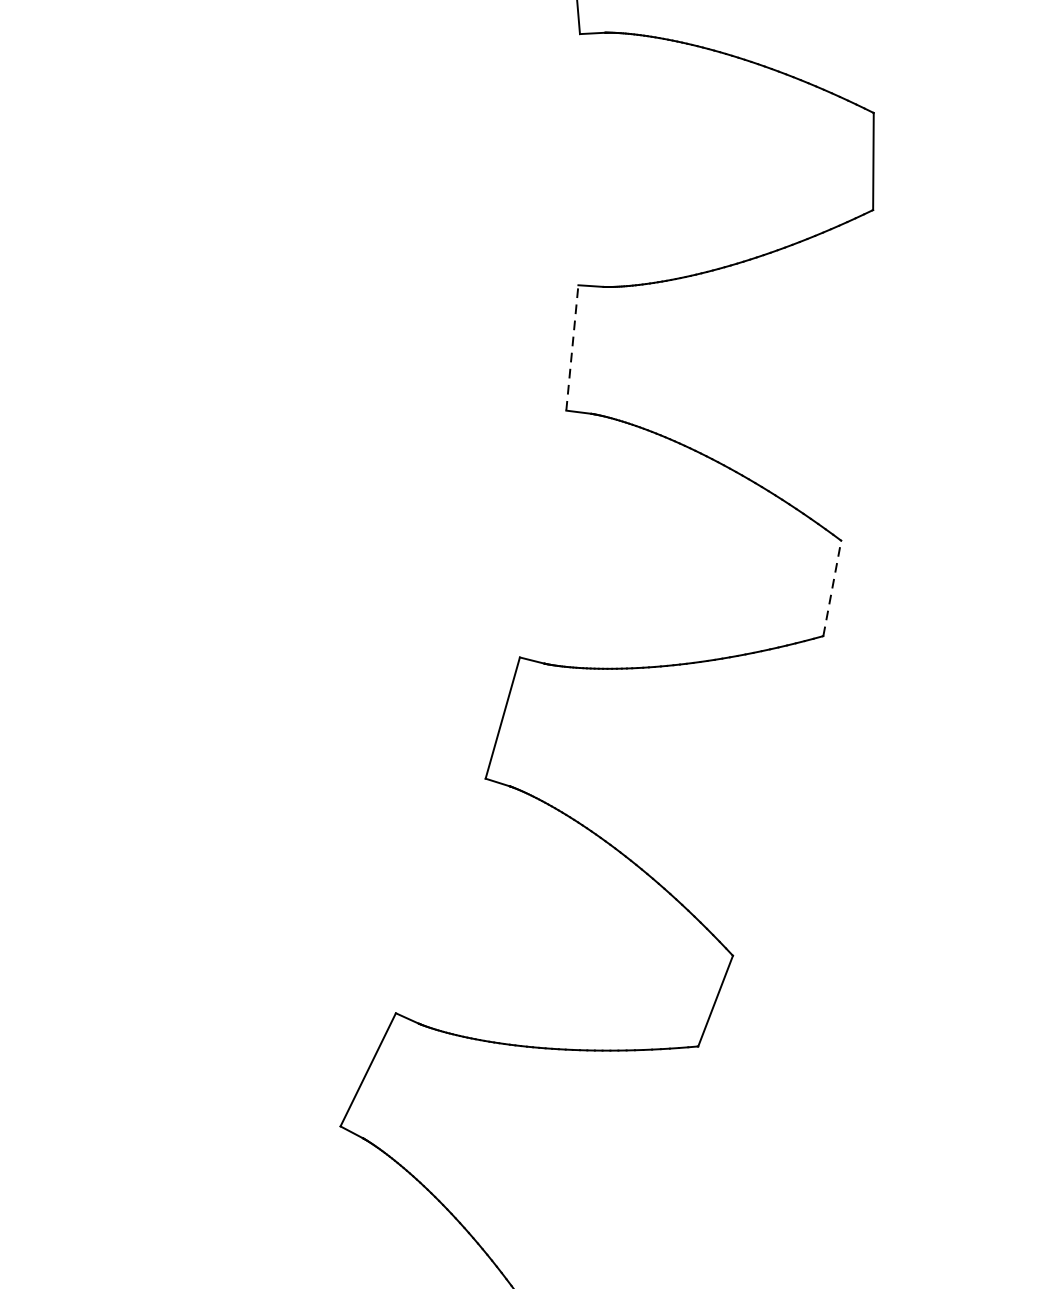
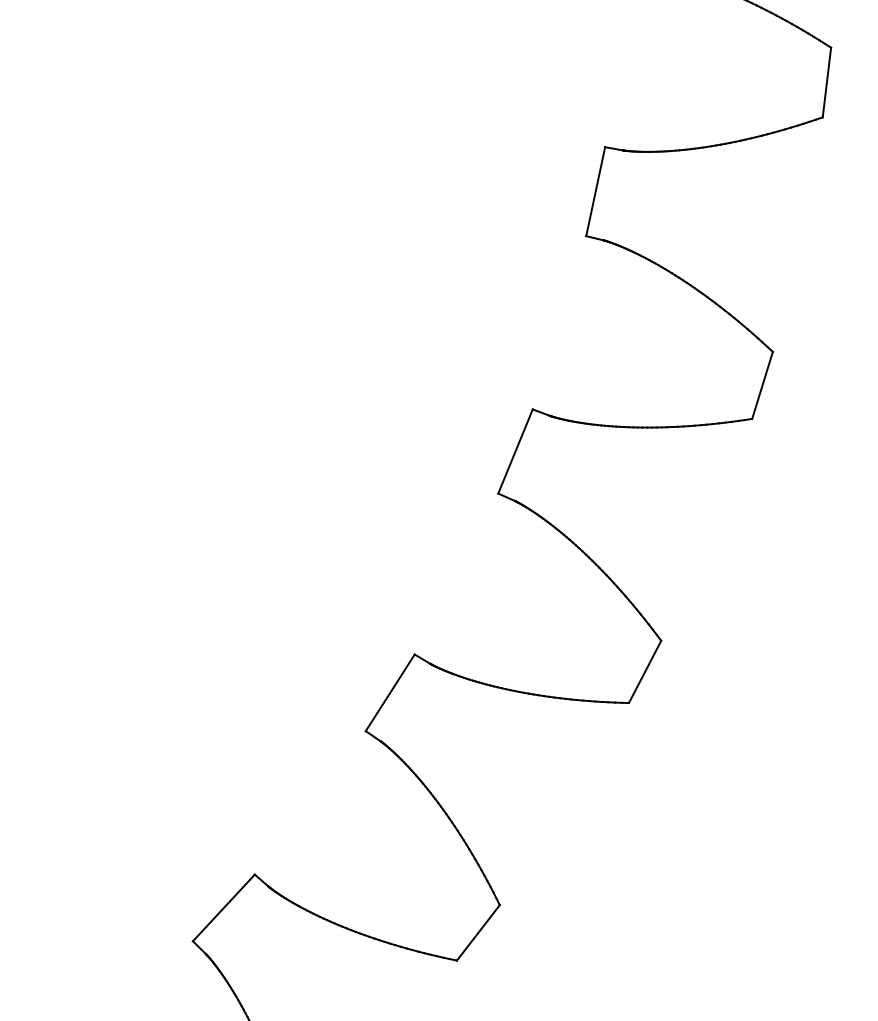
line: (572, 347) -> (595, 191), dashed -> solid
line: (832, 587) -> (762, 384), dashed -> solid

